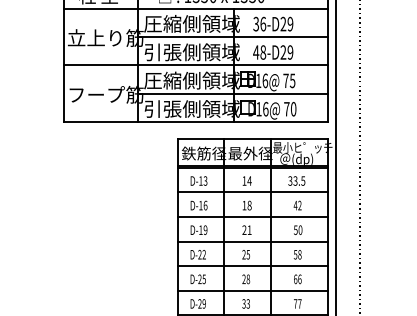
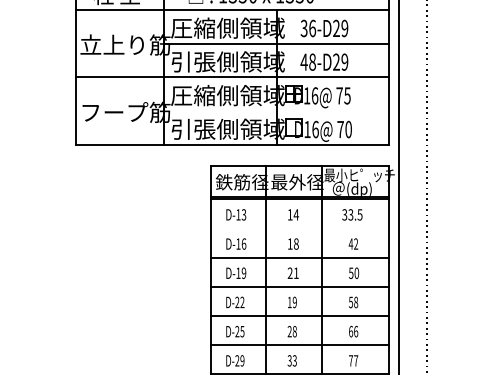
line: (232, 93) -> (276, 110), removed
line: (252, 192) -> (299, 228), removed
text: (246, 254) -> (292, 302), 25 -> 19

